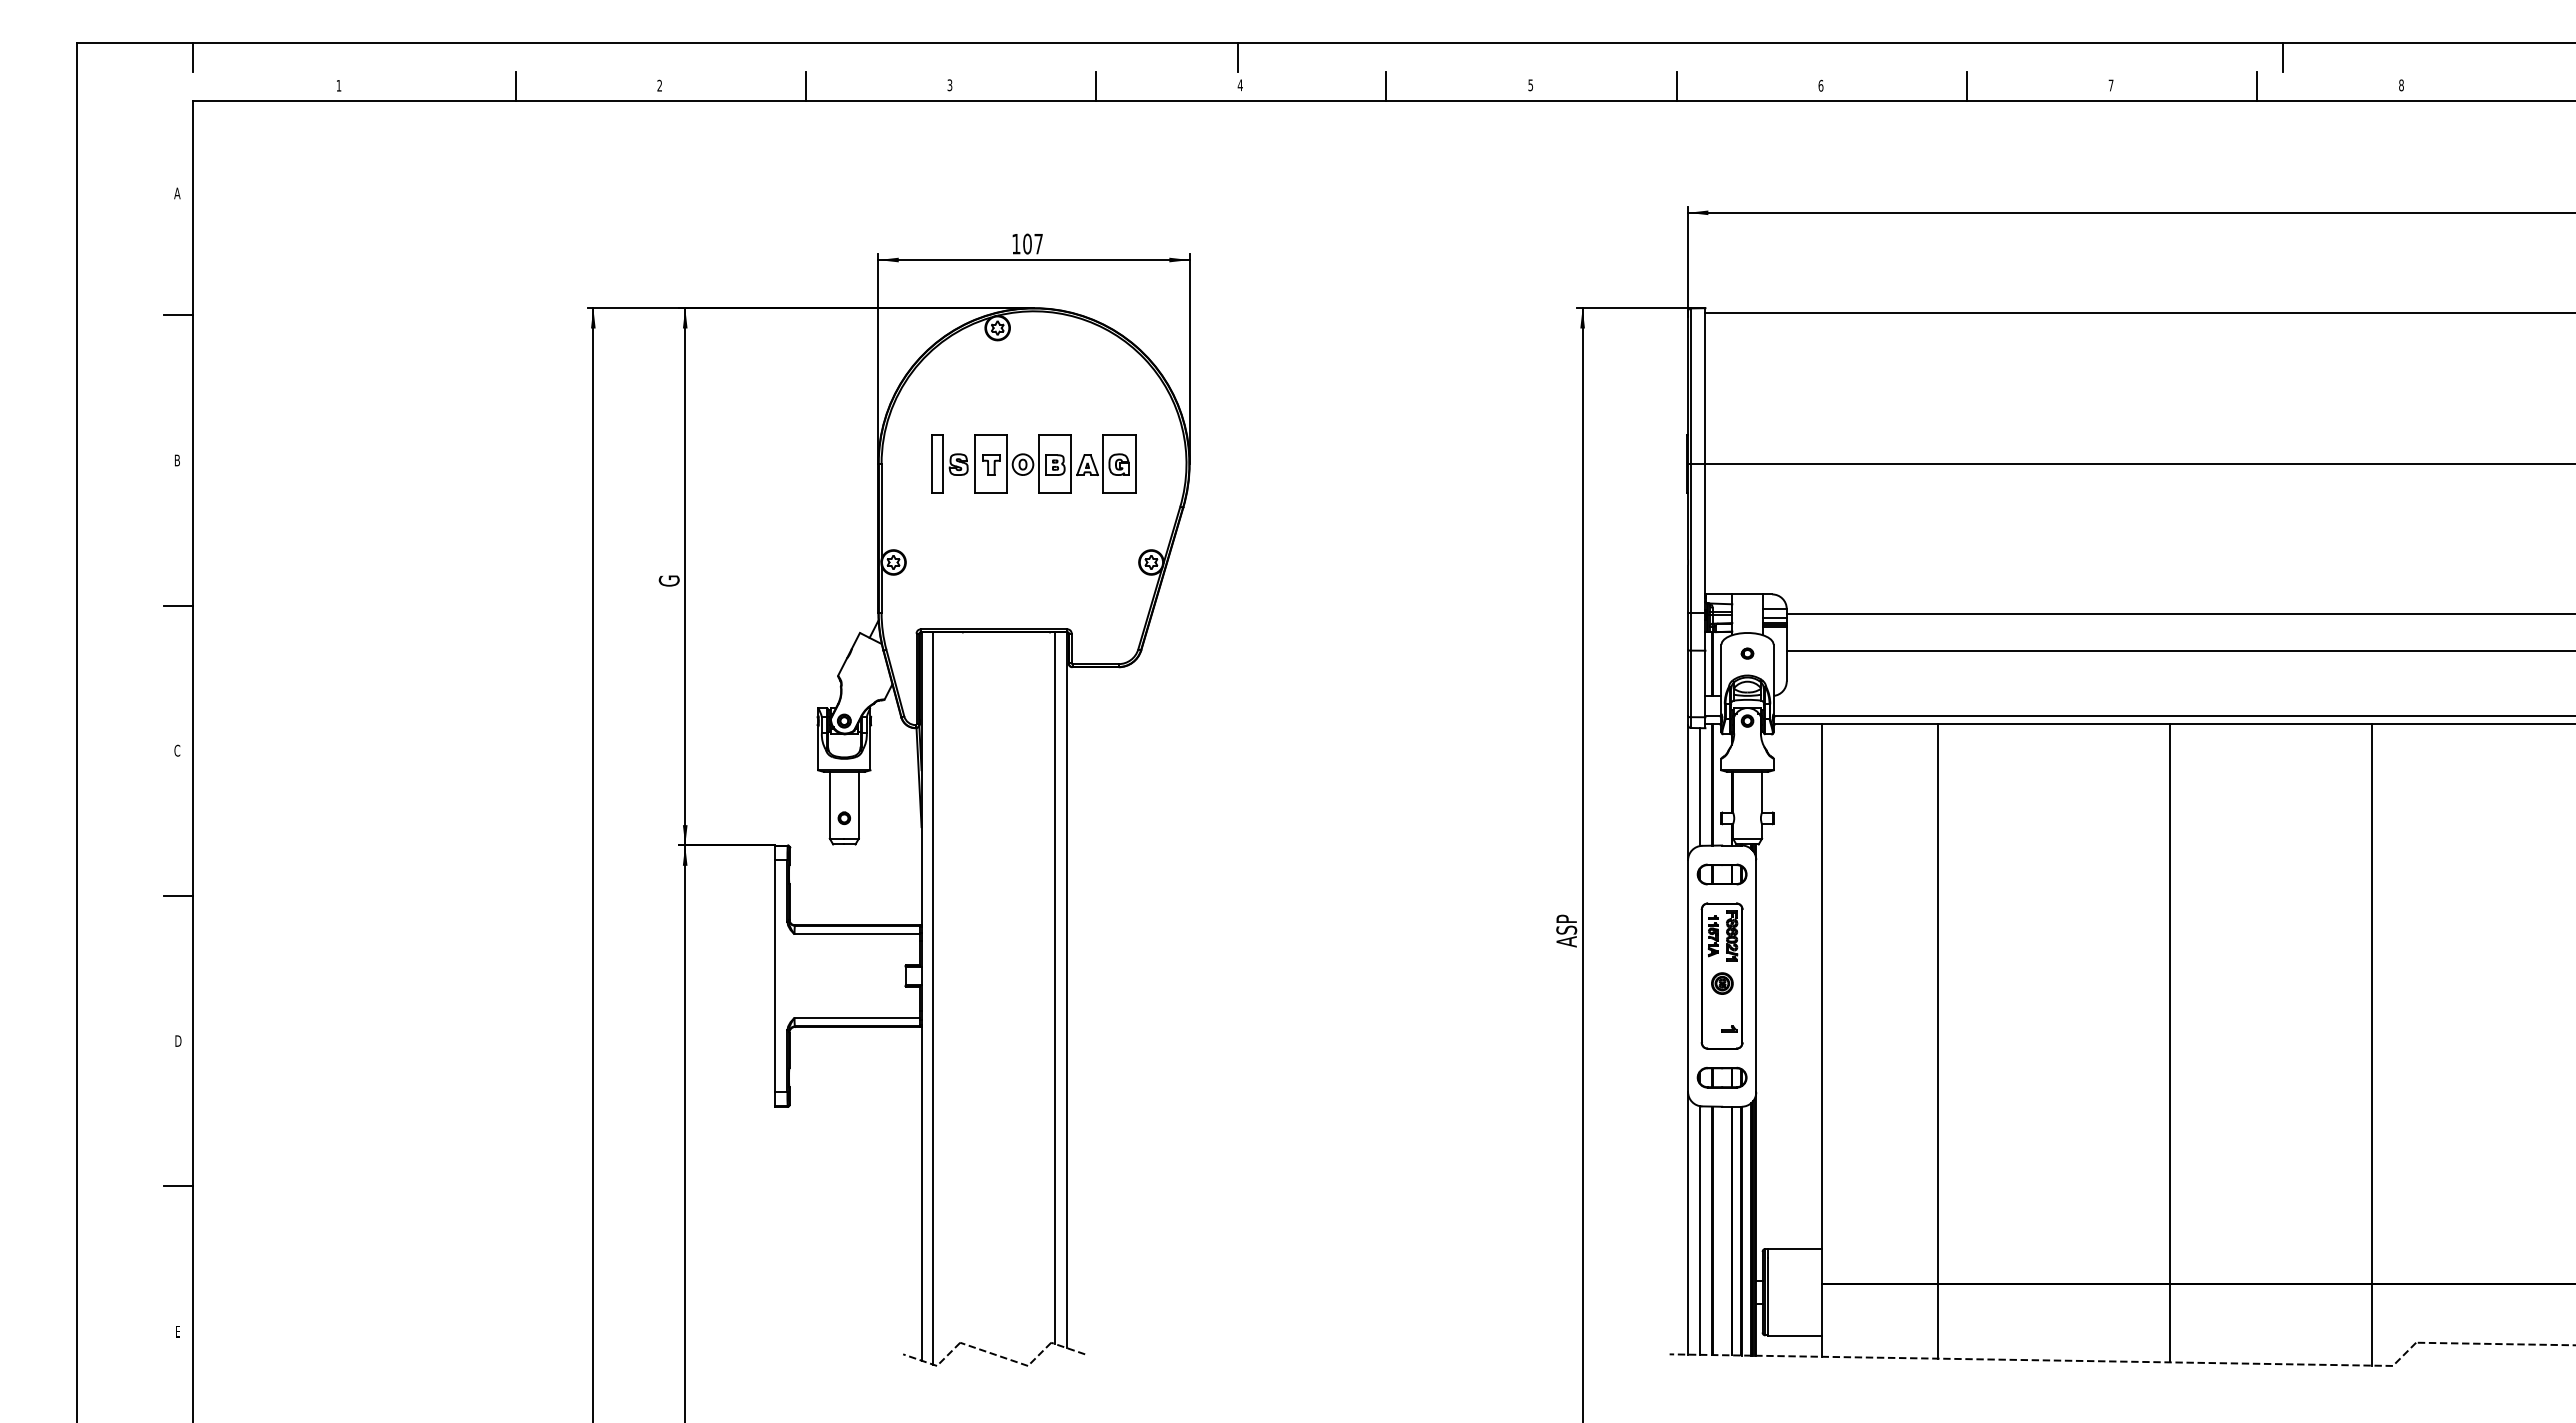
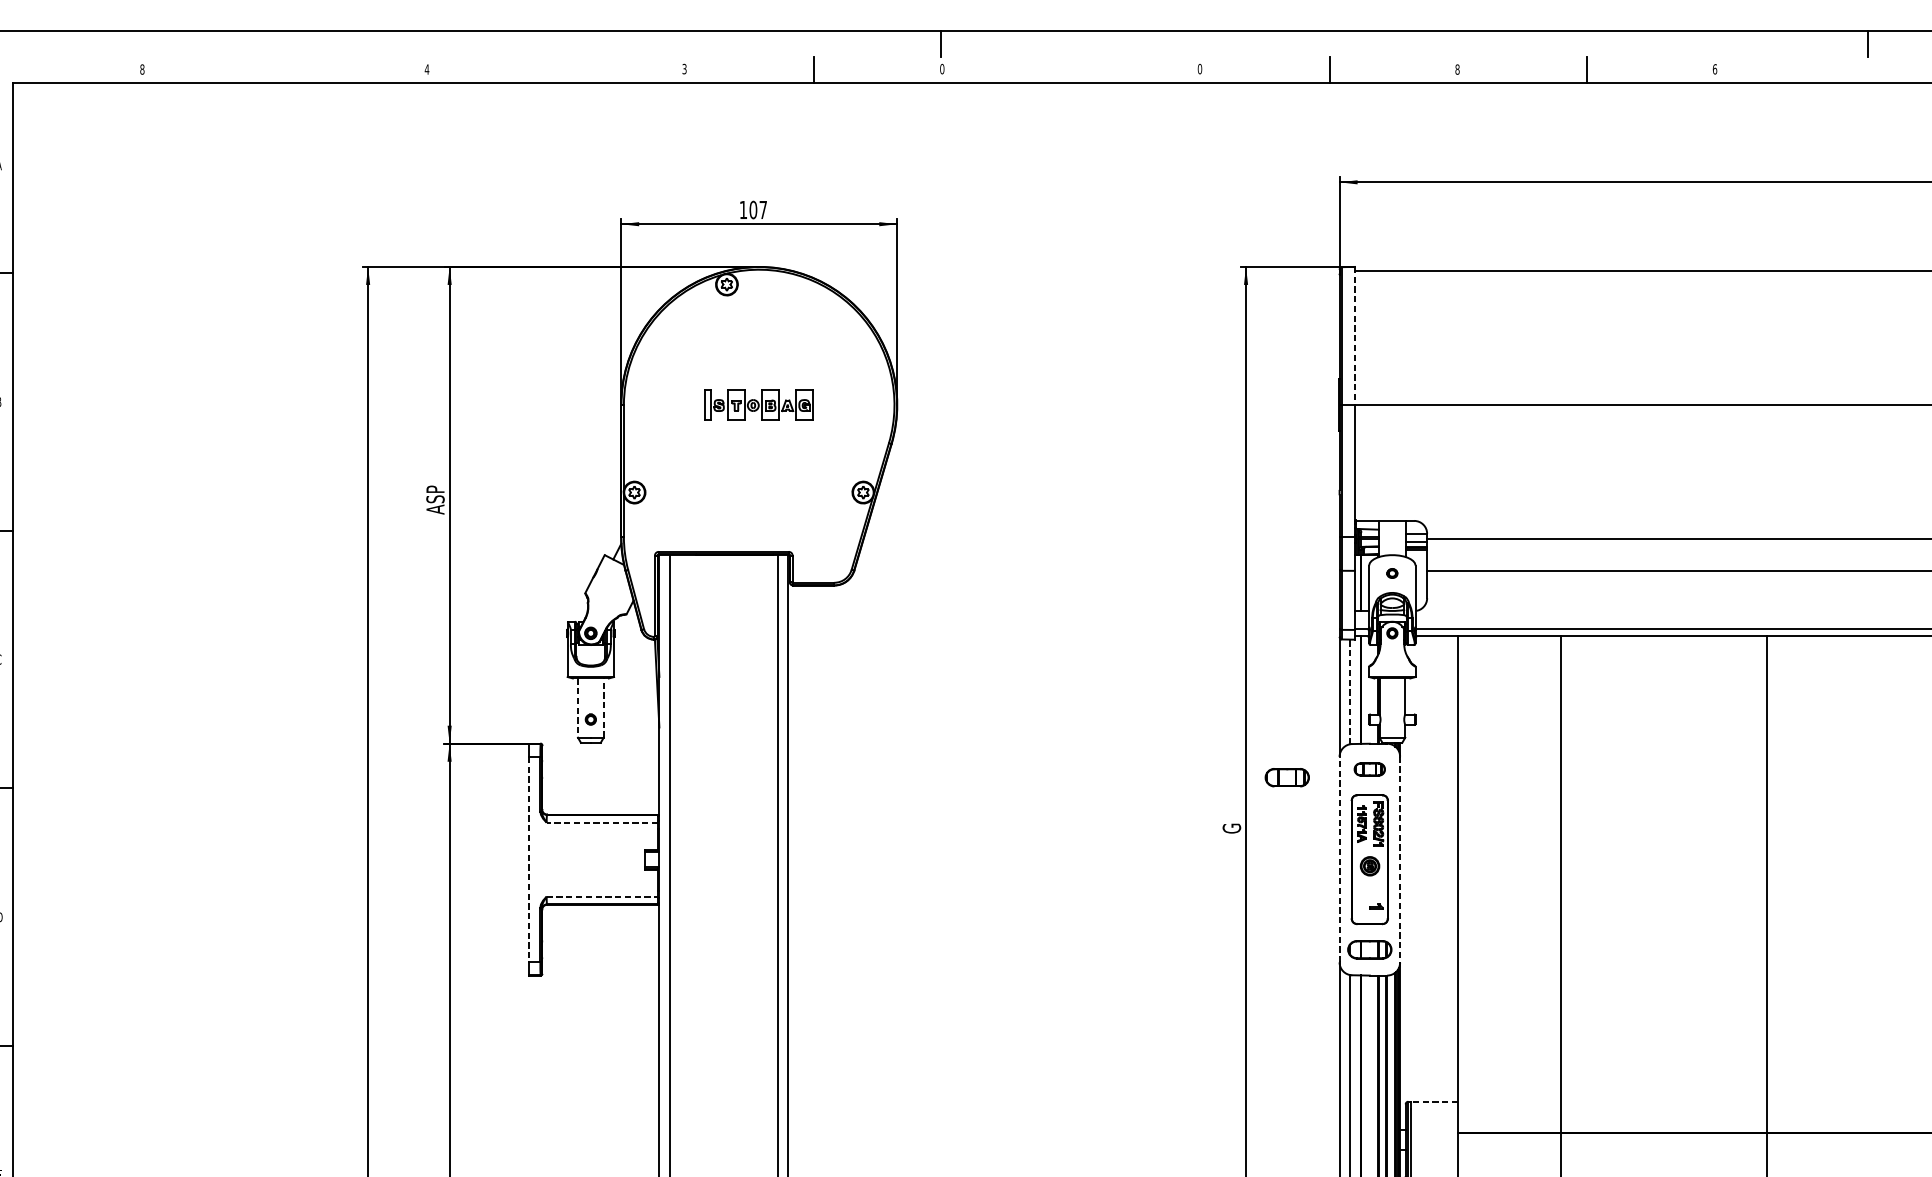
line: (193, 56) -> (13, 43), removed
text: (338, 85) -> (141, 69), 1 -> 8
line: (515, 85) -> (299, 69), removed
text: (659, 85) -> (426, 69), 2 -> 4
line: (805, 85) -> (556, 69), removed
text: (1239, 85) -> (941, 69), 4 -> 0
line: (1386, 85) -> (1071, 69), removed
text: (1530, 85) -> (1199, 69), 5 -> 0
text: (1820, 85) -> (1457, 69), 6 -> 8
text: (2110, 85) -> (1714, 69), 7 -> 6
line: (2257, 85) -> (1844, 69), removed
line: (1705, 385) -> (1355, 335), solid -> dashed
part: (1033, 463) -> (758, 404), size x0.6
text: (668, 570) -> (434, 499), G -> ASP
line: (1699, 787) -> (1349, 692), solid -> dashed
line: (858, 804) -> (603, 707), solid -> dashed
line: (829, 805) -> (577, 708), solid -> dashed
part: (1721, 874) -> (1369, 769), size x0.7
part: (1628, 883) -> (1286, 777), added
text: (1566, 930) -> (1231, 819), ASP -> G
line: (857, 934) -> (602, 822), solid -> dashed
line: (774, 976) -> (528, 859), solid -> dashed
line: (1688, 976) -> (1339, 859), solid -> dashed
line: (1756, 976) -> (1400, 859), solid -> dashed
line: (857, 1017) -> (602, 896), solid -> dashed
line: (1794, 1248) -> (1434, 1101), solid -> dashed

